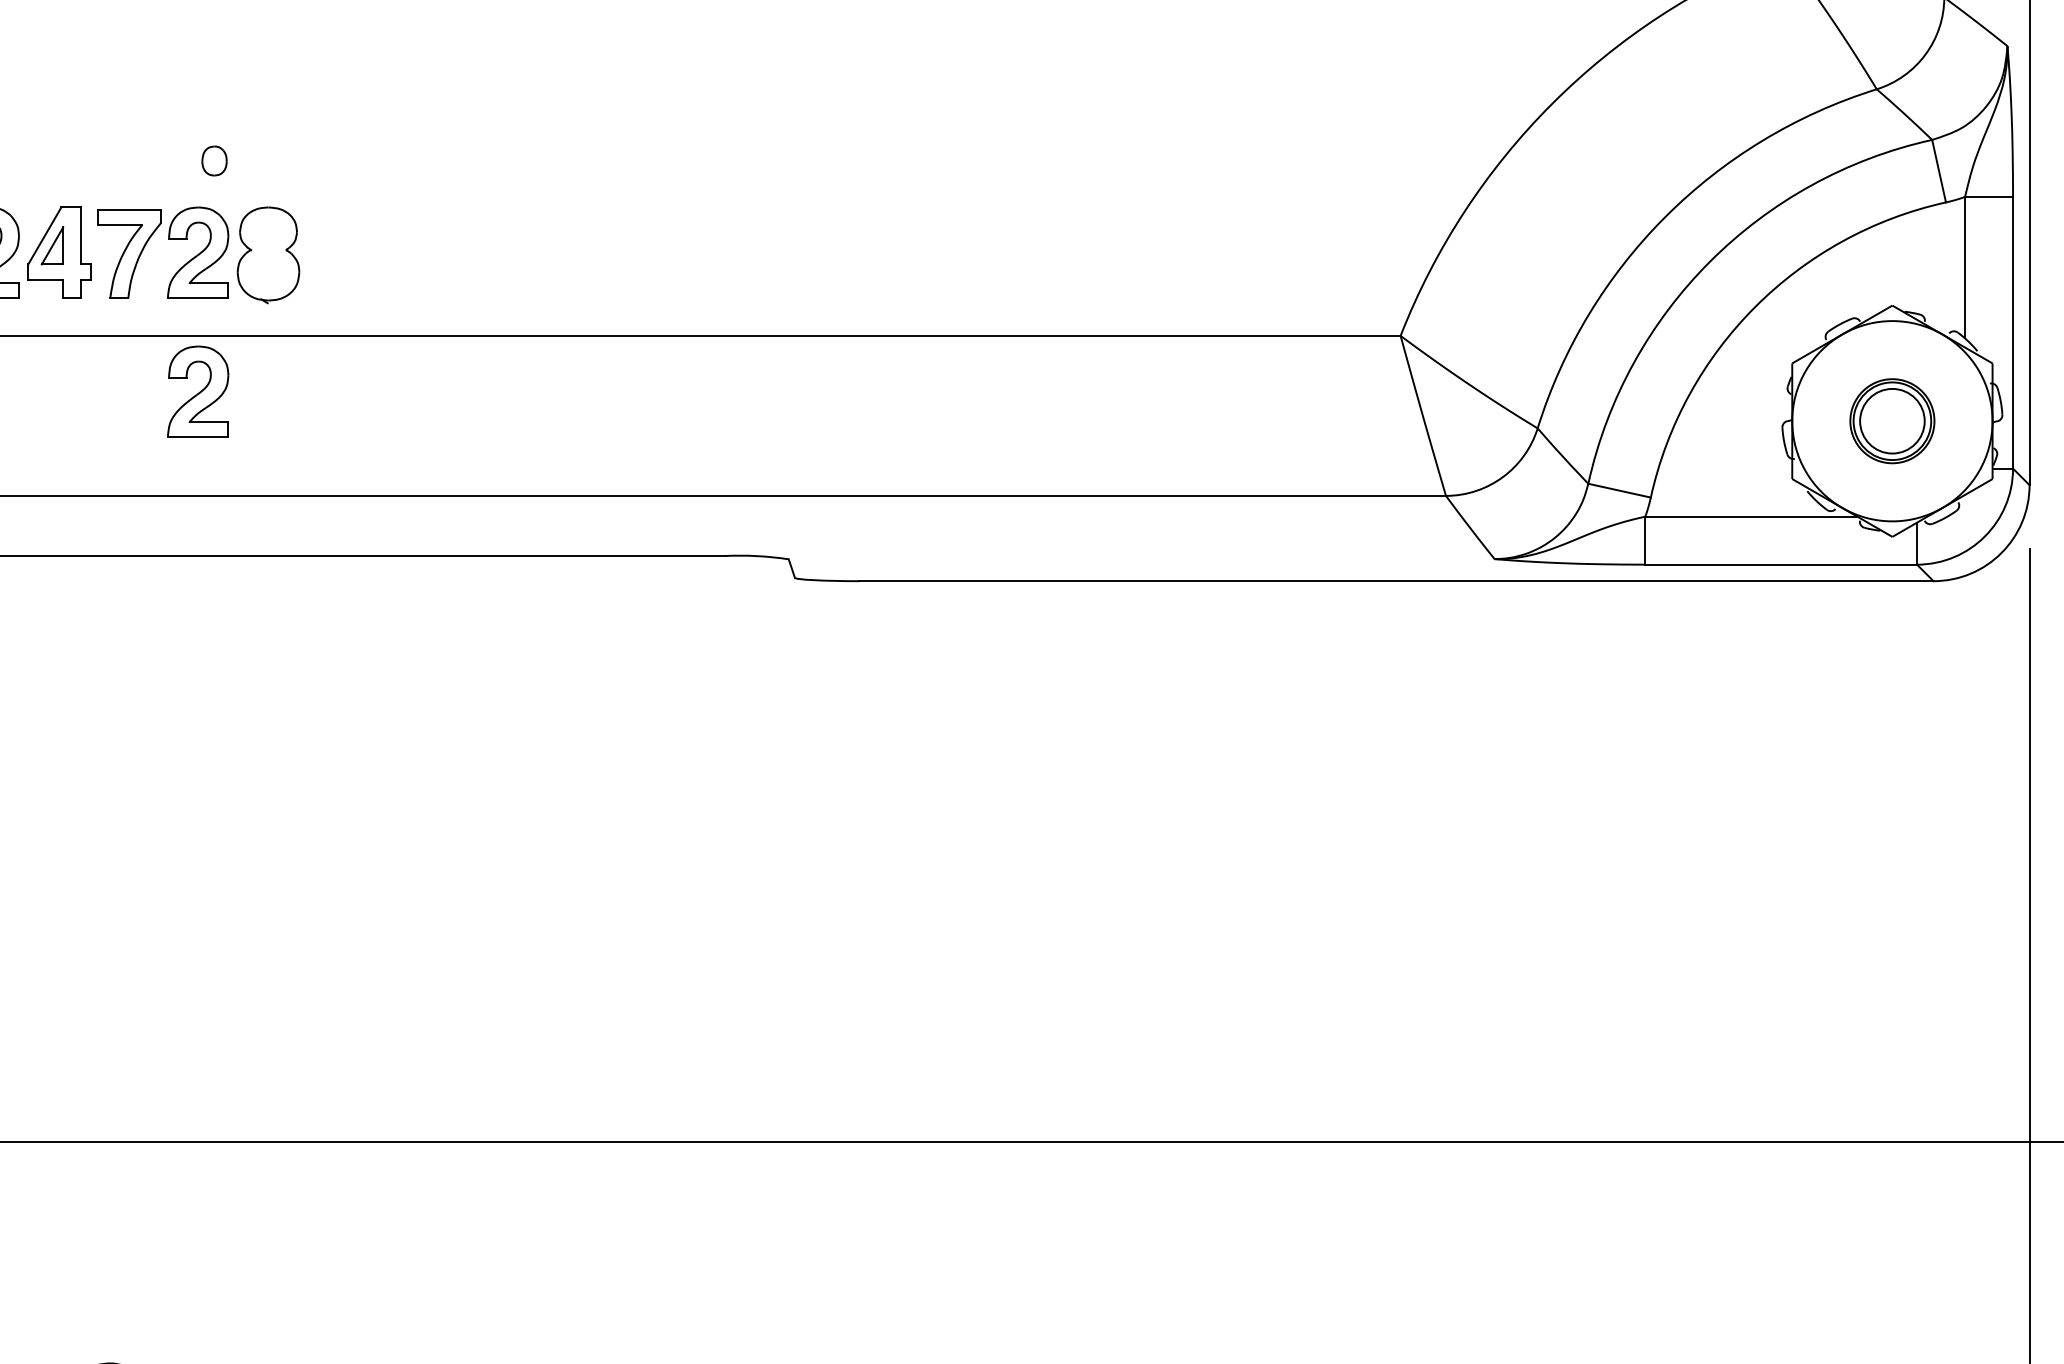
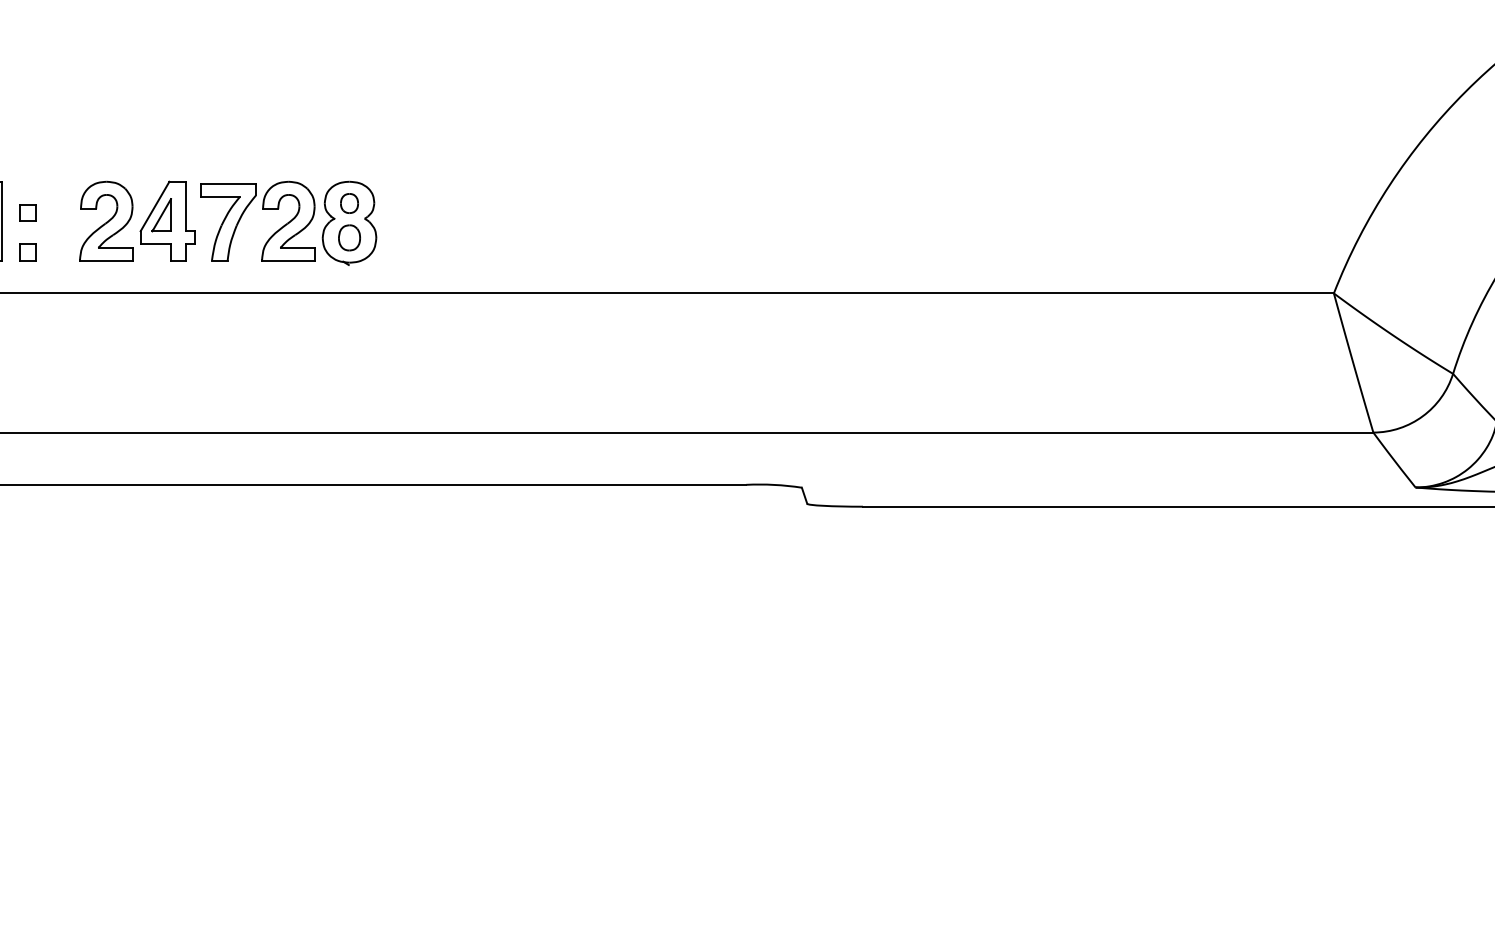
part: (214, 160) -> (349, 237), moved
part: (268, 232) -> (349, 203), added
part: (198, 391) -> (288, 341), removed

